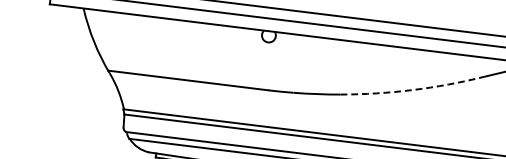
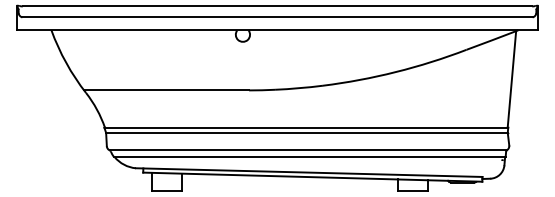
arc: (412, 90) -> (395, 72), dashed -> solid

